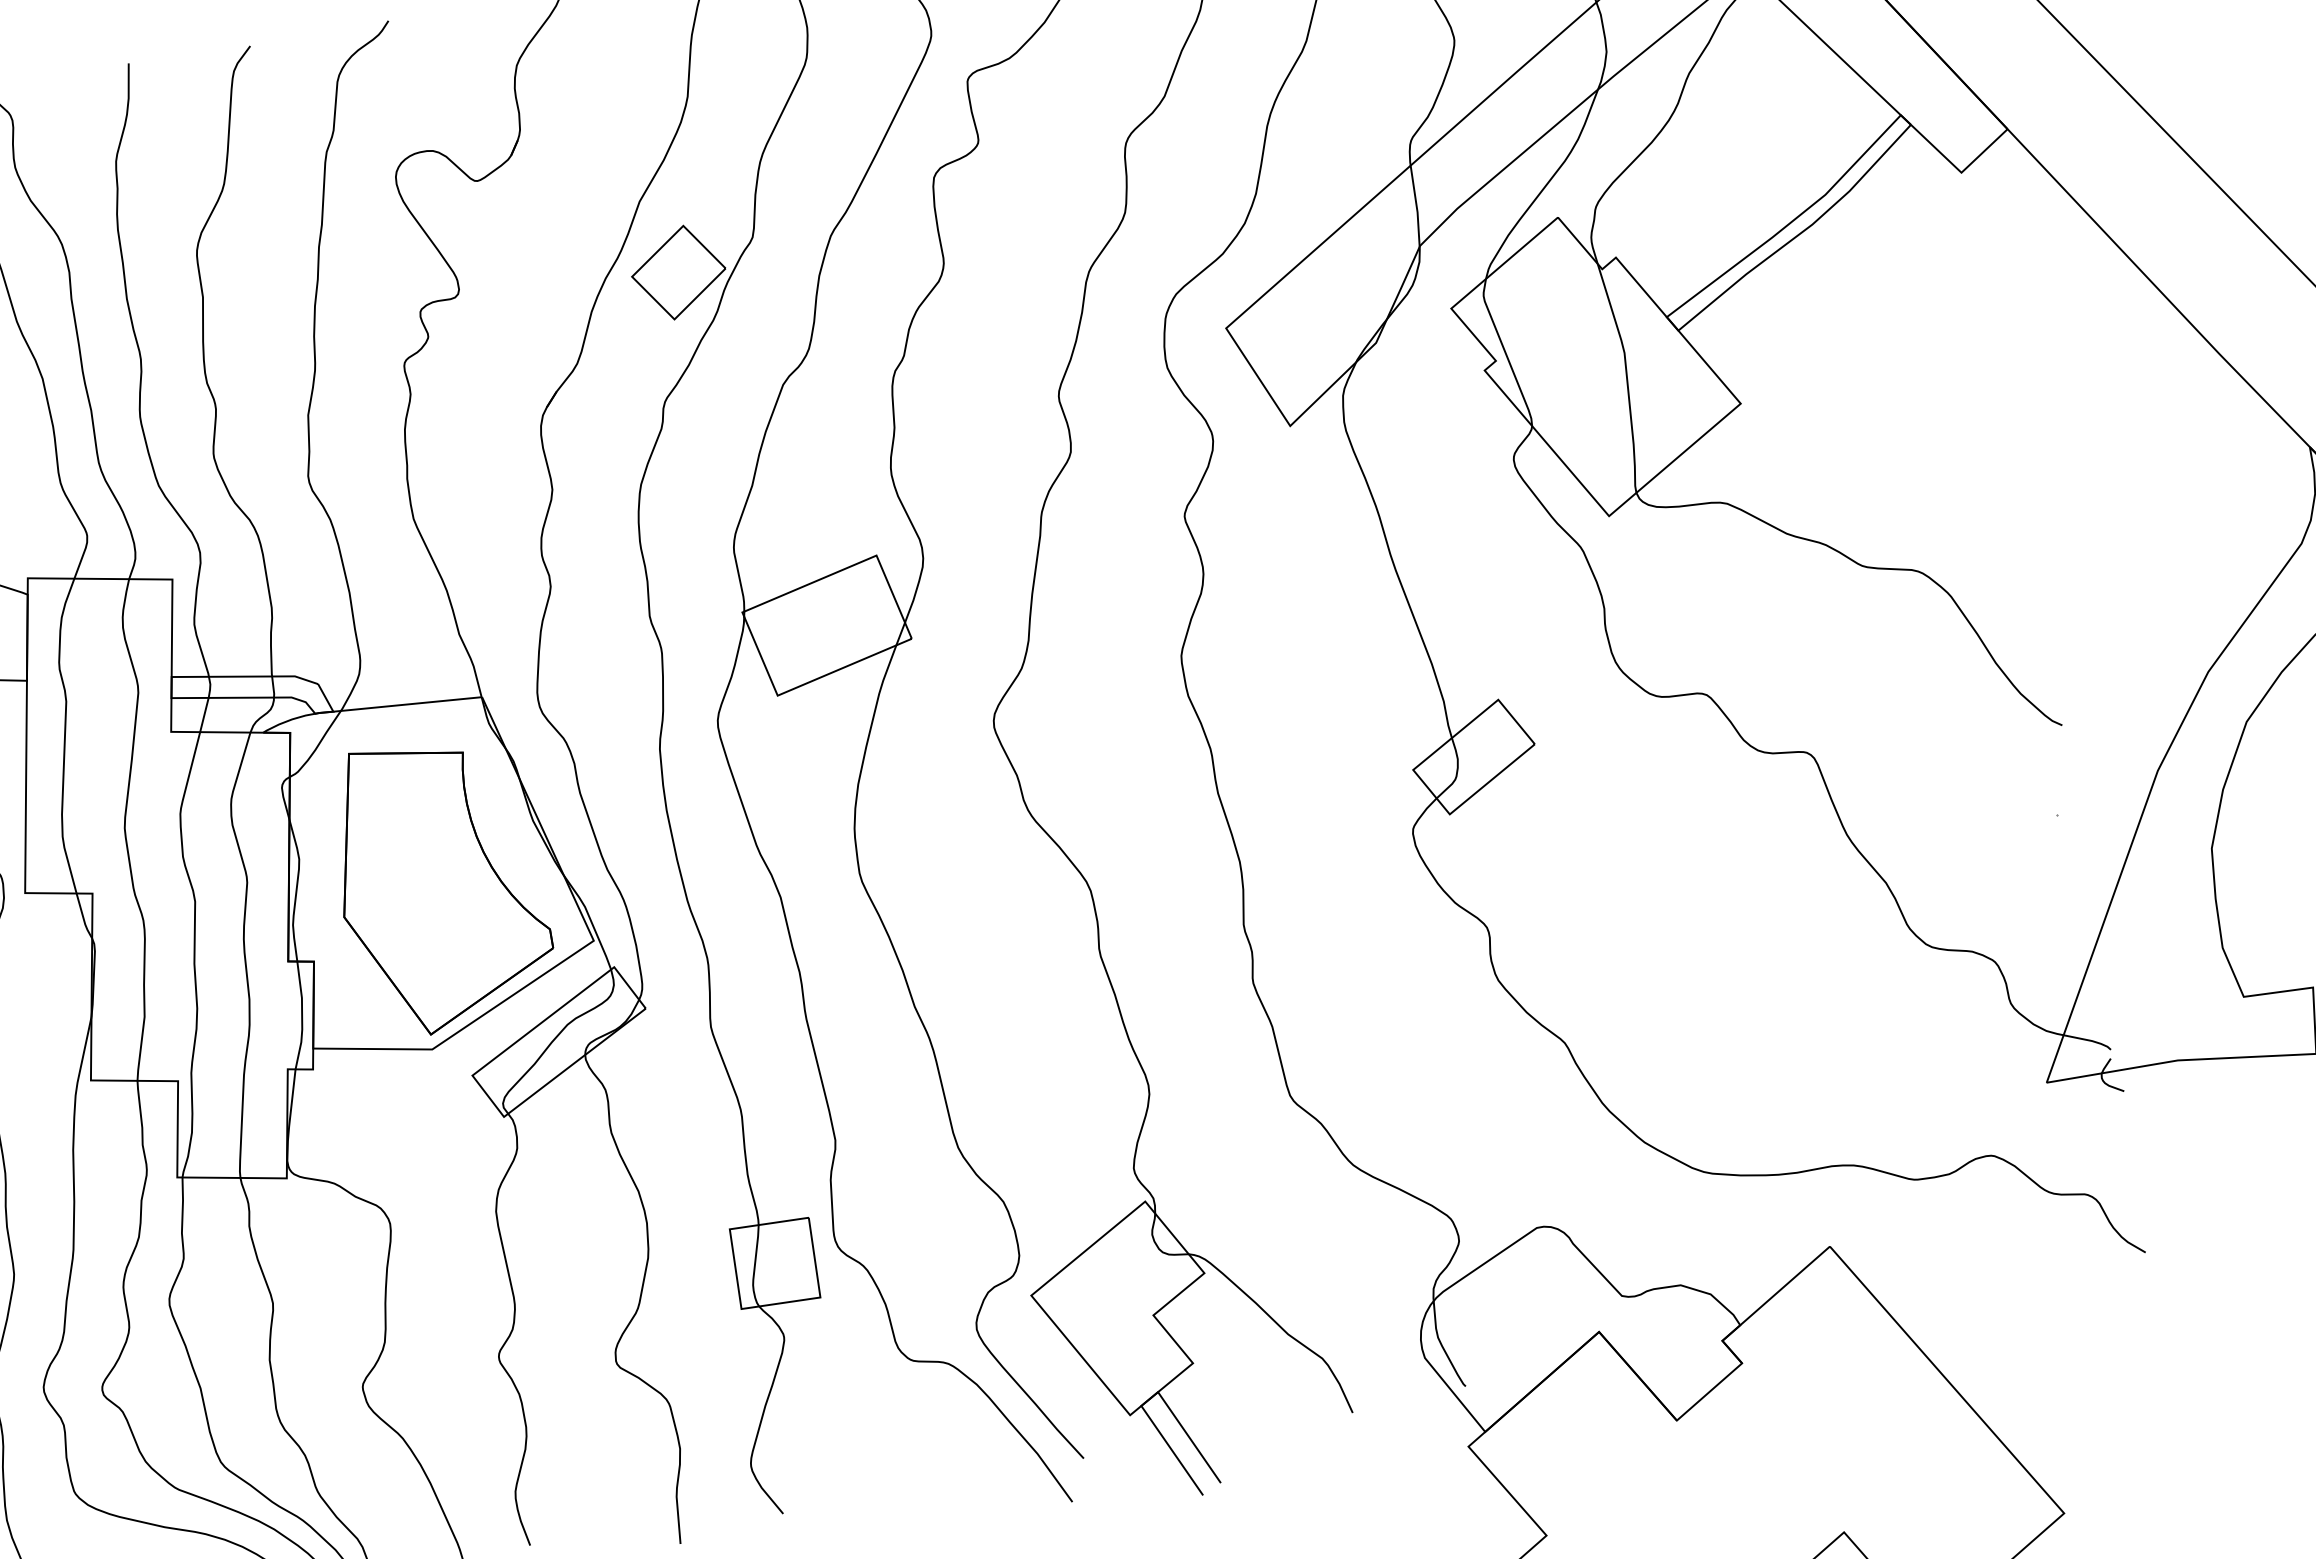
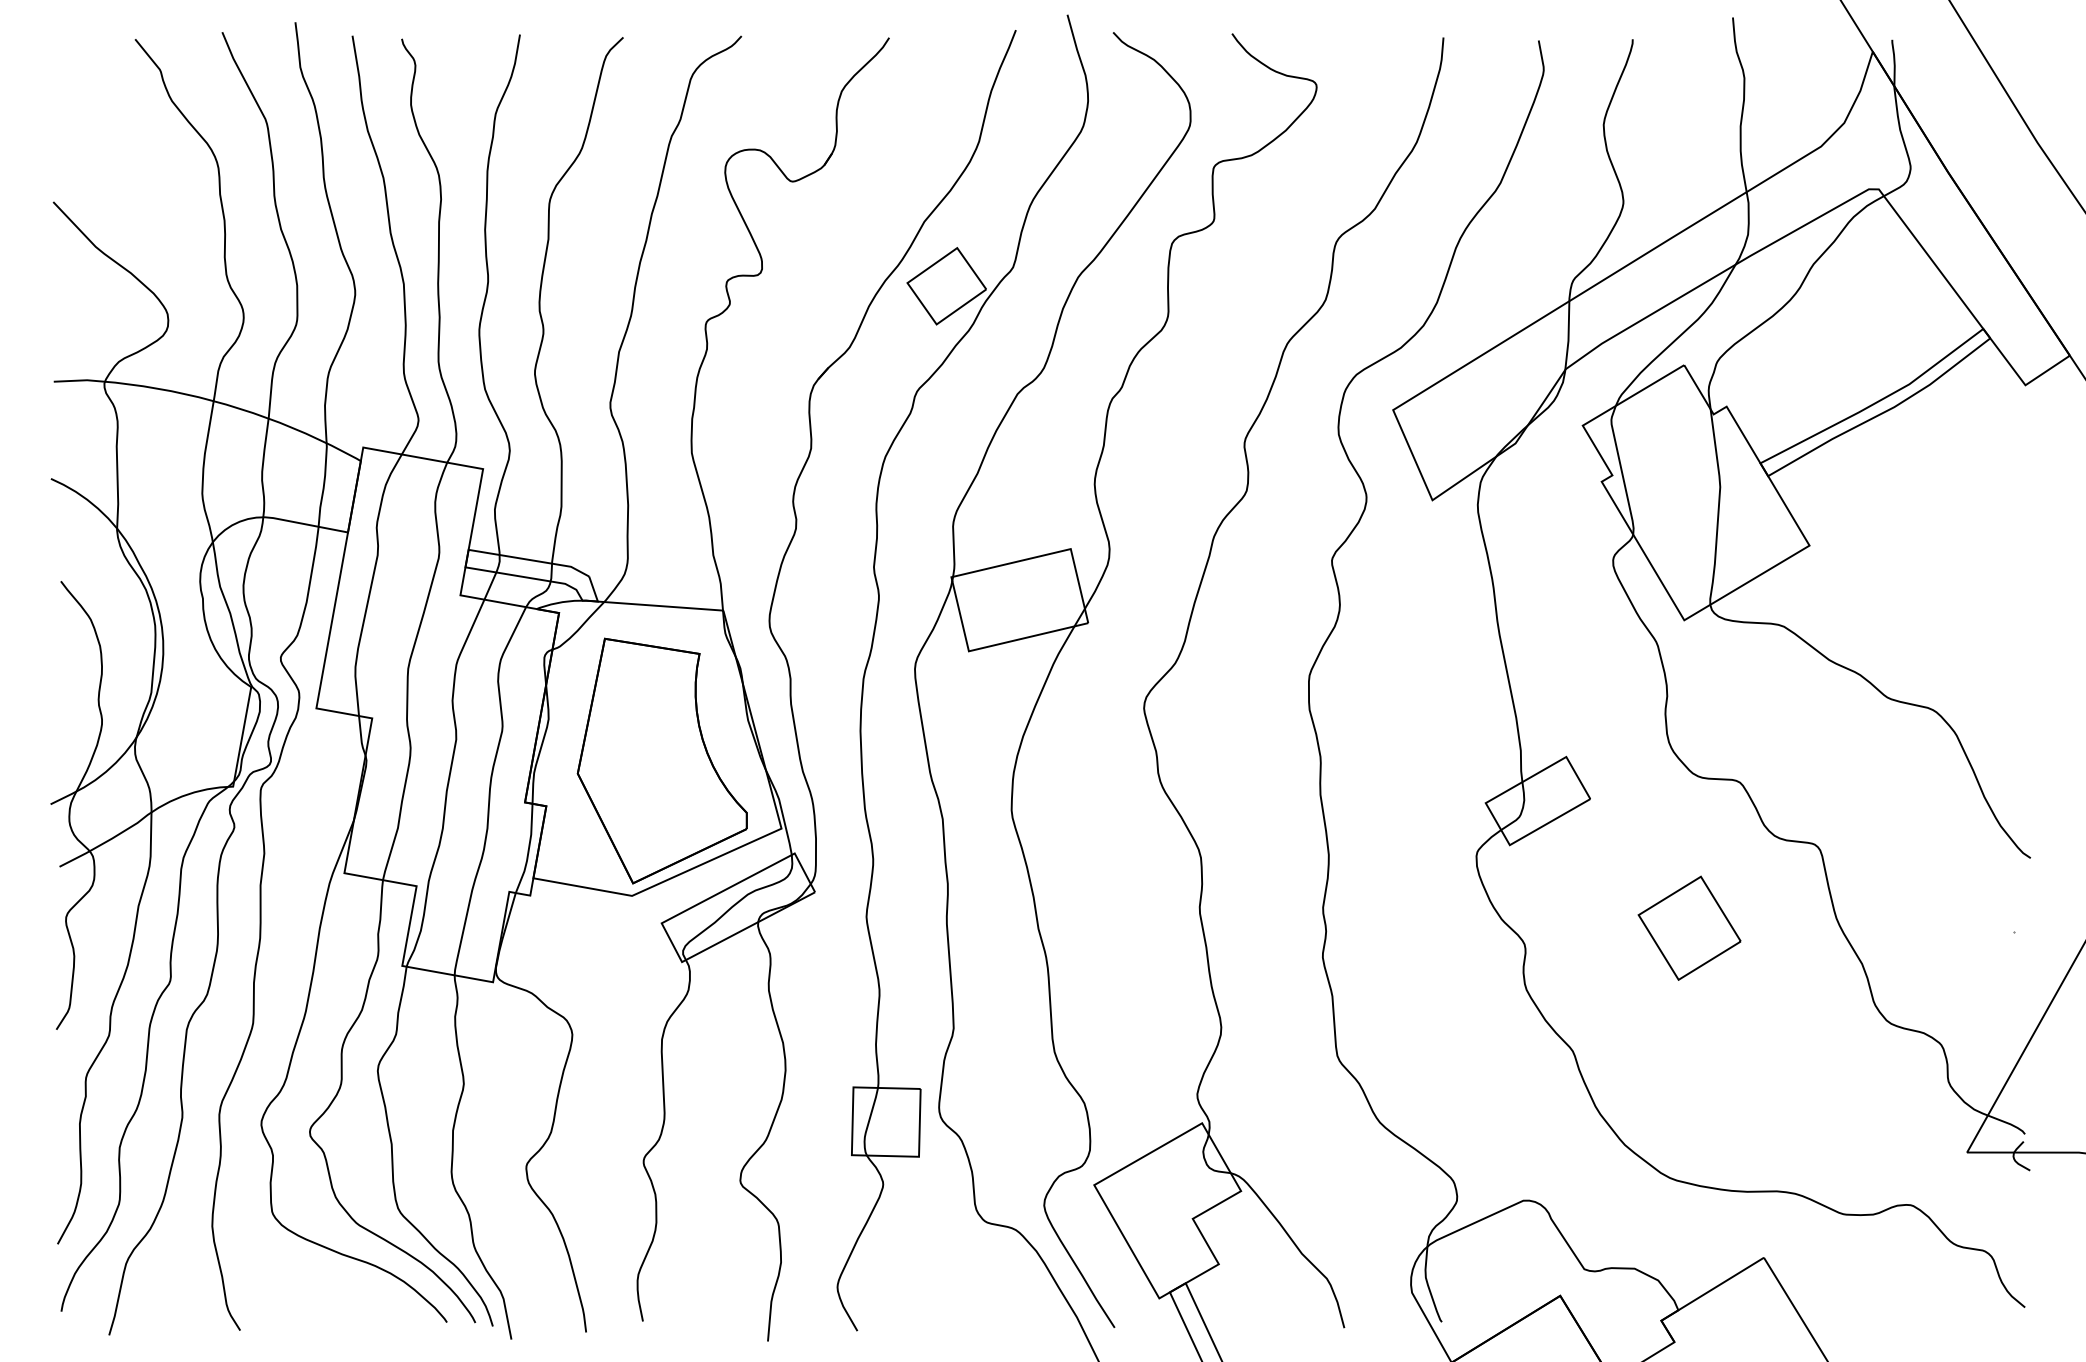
part: (1676, 874) -> (1689, 927), added

